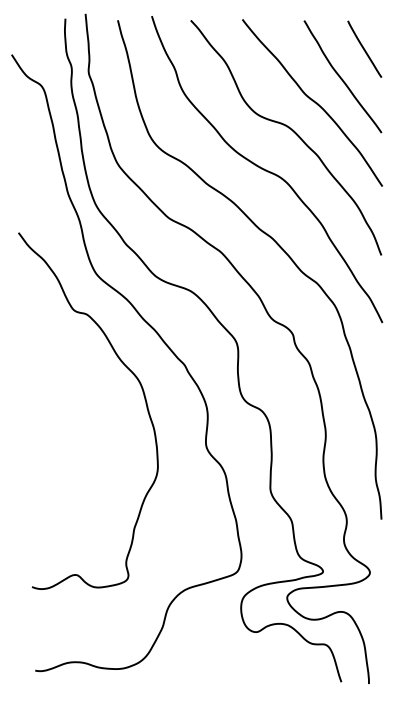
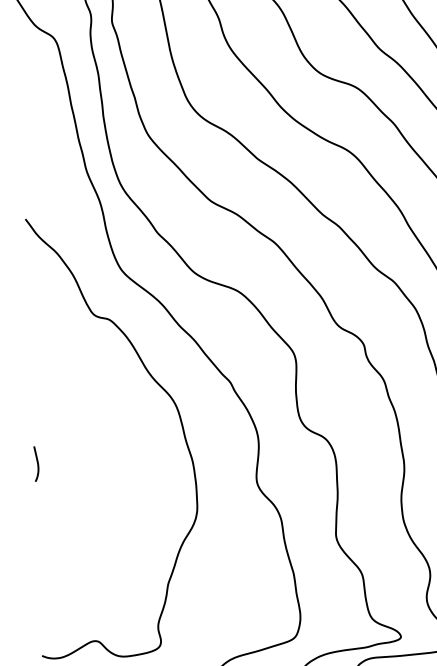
curve: (27, 431) -> (36, 464), added

